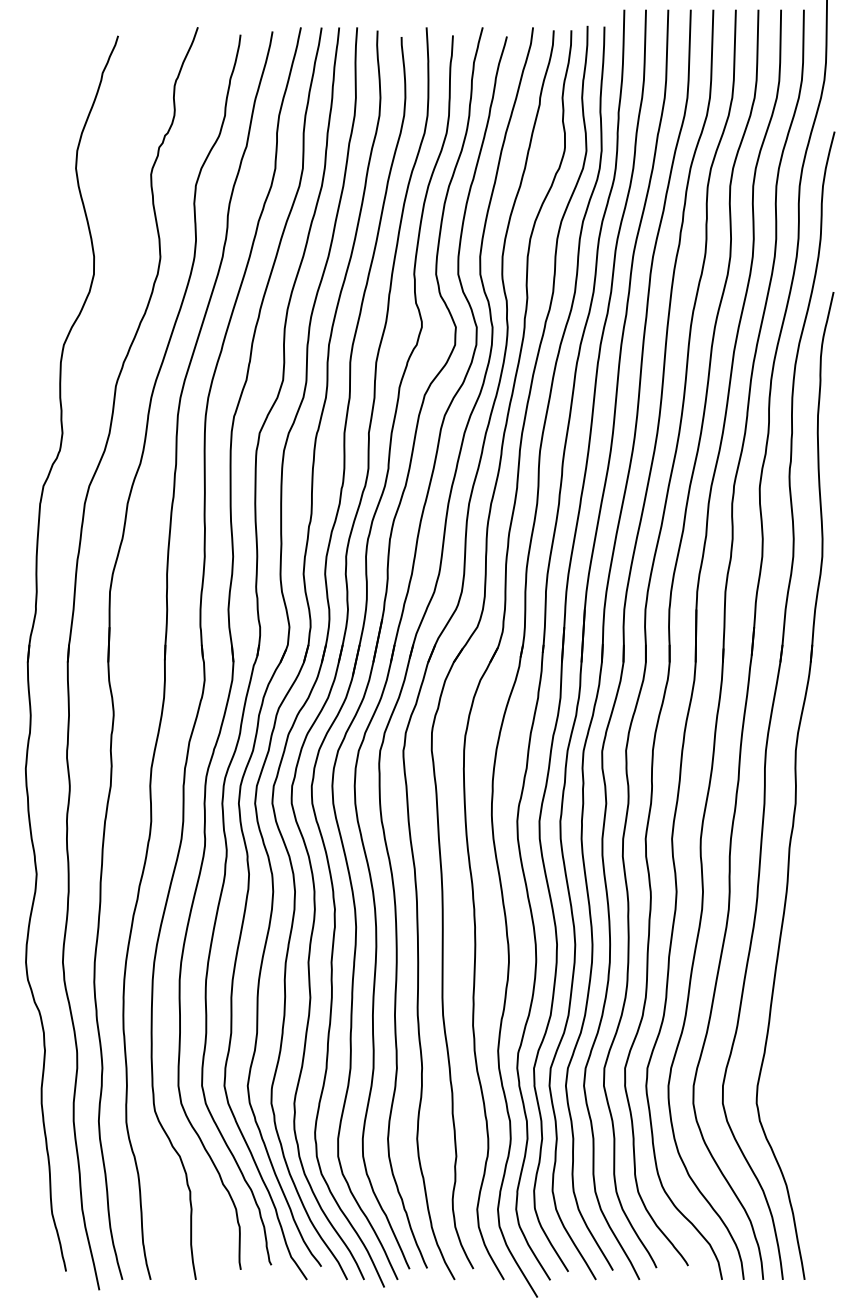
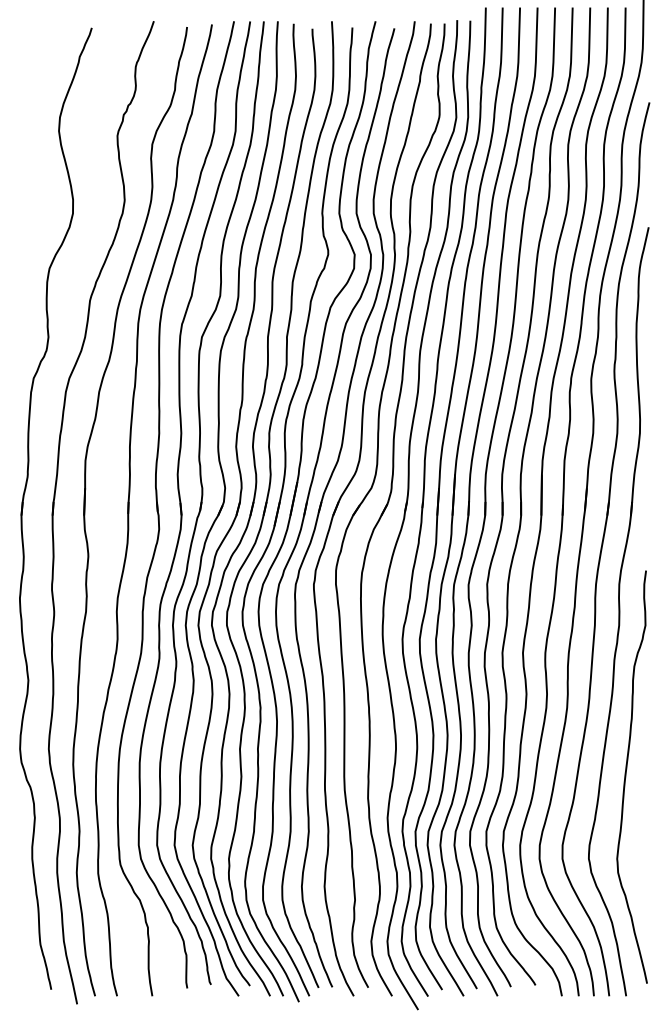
curve: (804, 998) -> (626, 777), added

